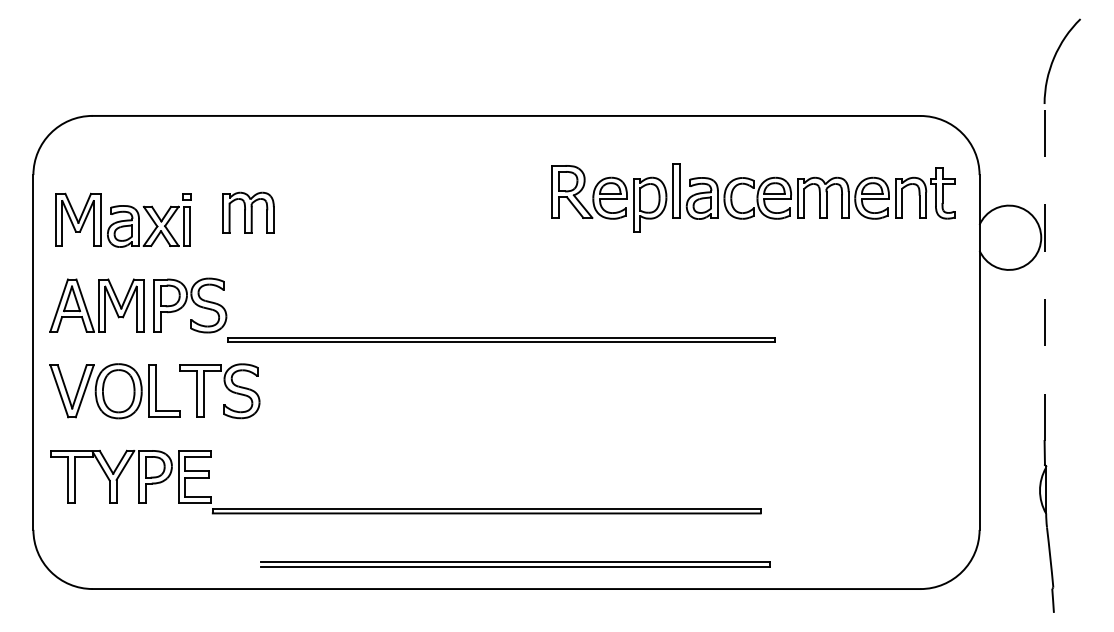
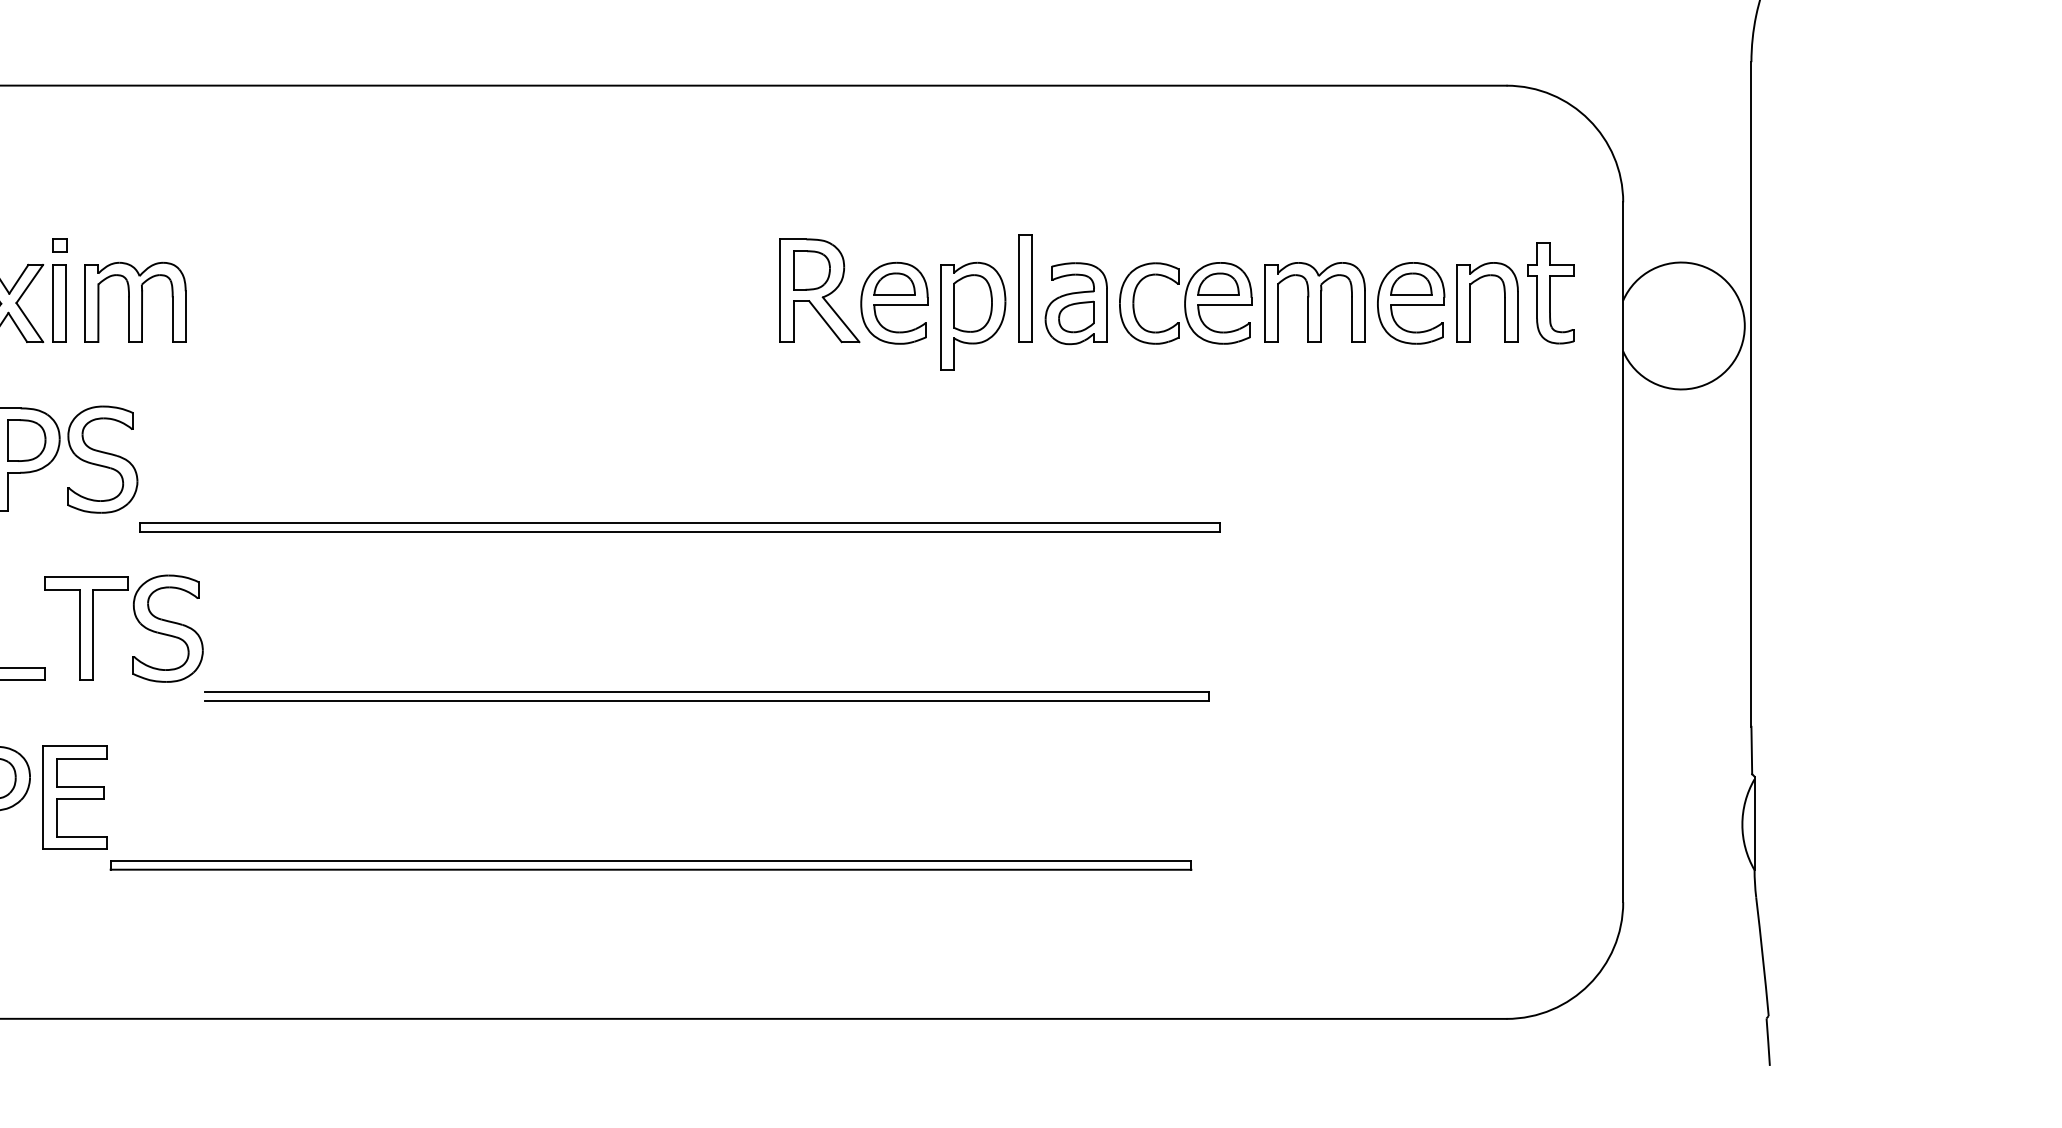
part: (753, 197) -> (1177, 301), moved
part: (248, 212) -> (135, 301), moved
line: (1044, 272) -> (1751, 394), dashed -> solid
part: (515, 564) -> (707, 696), moved

